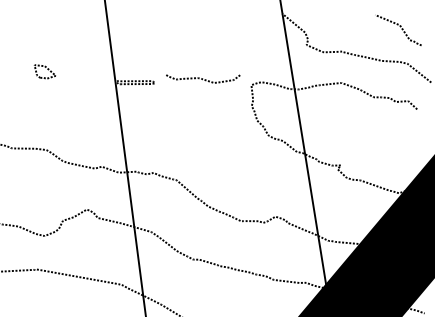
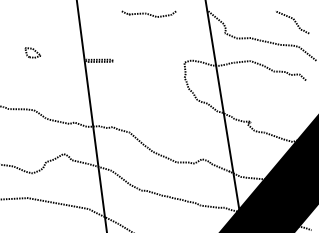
curve: (202, 78) -> (148, 13), moved

